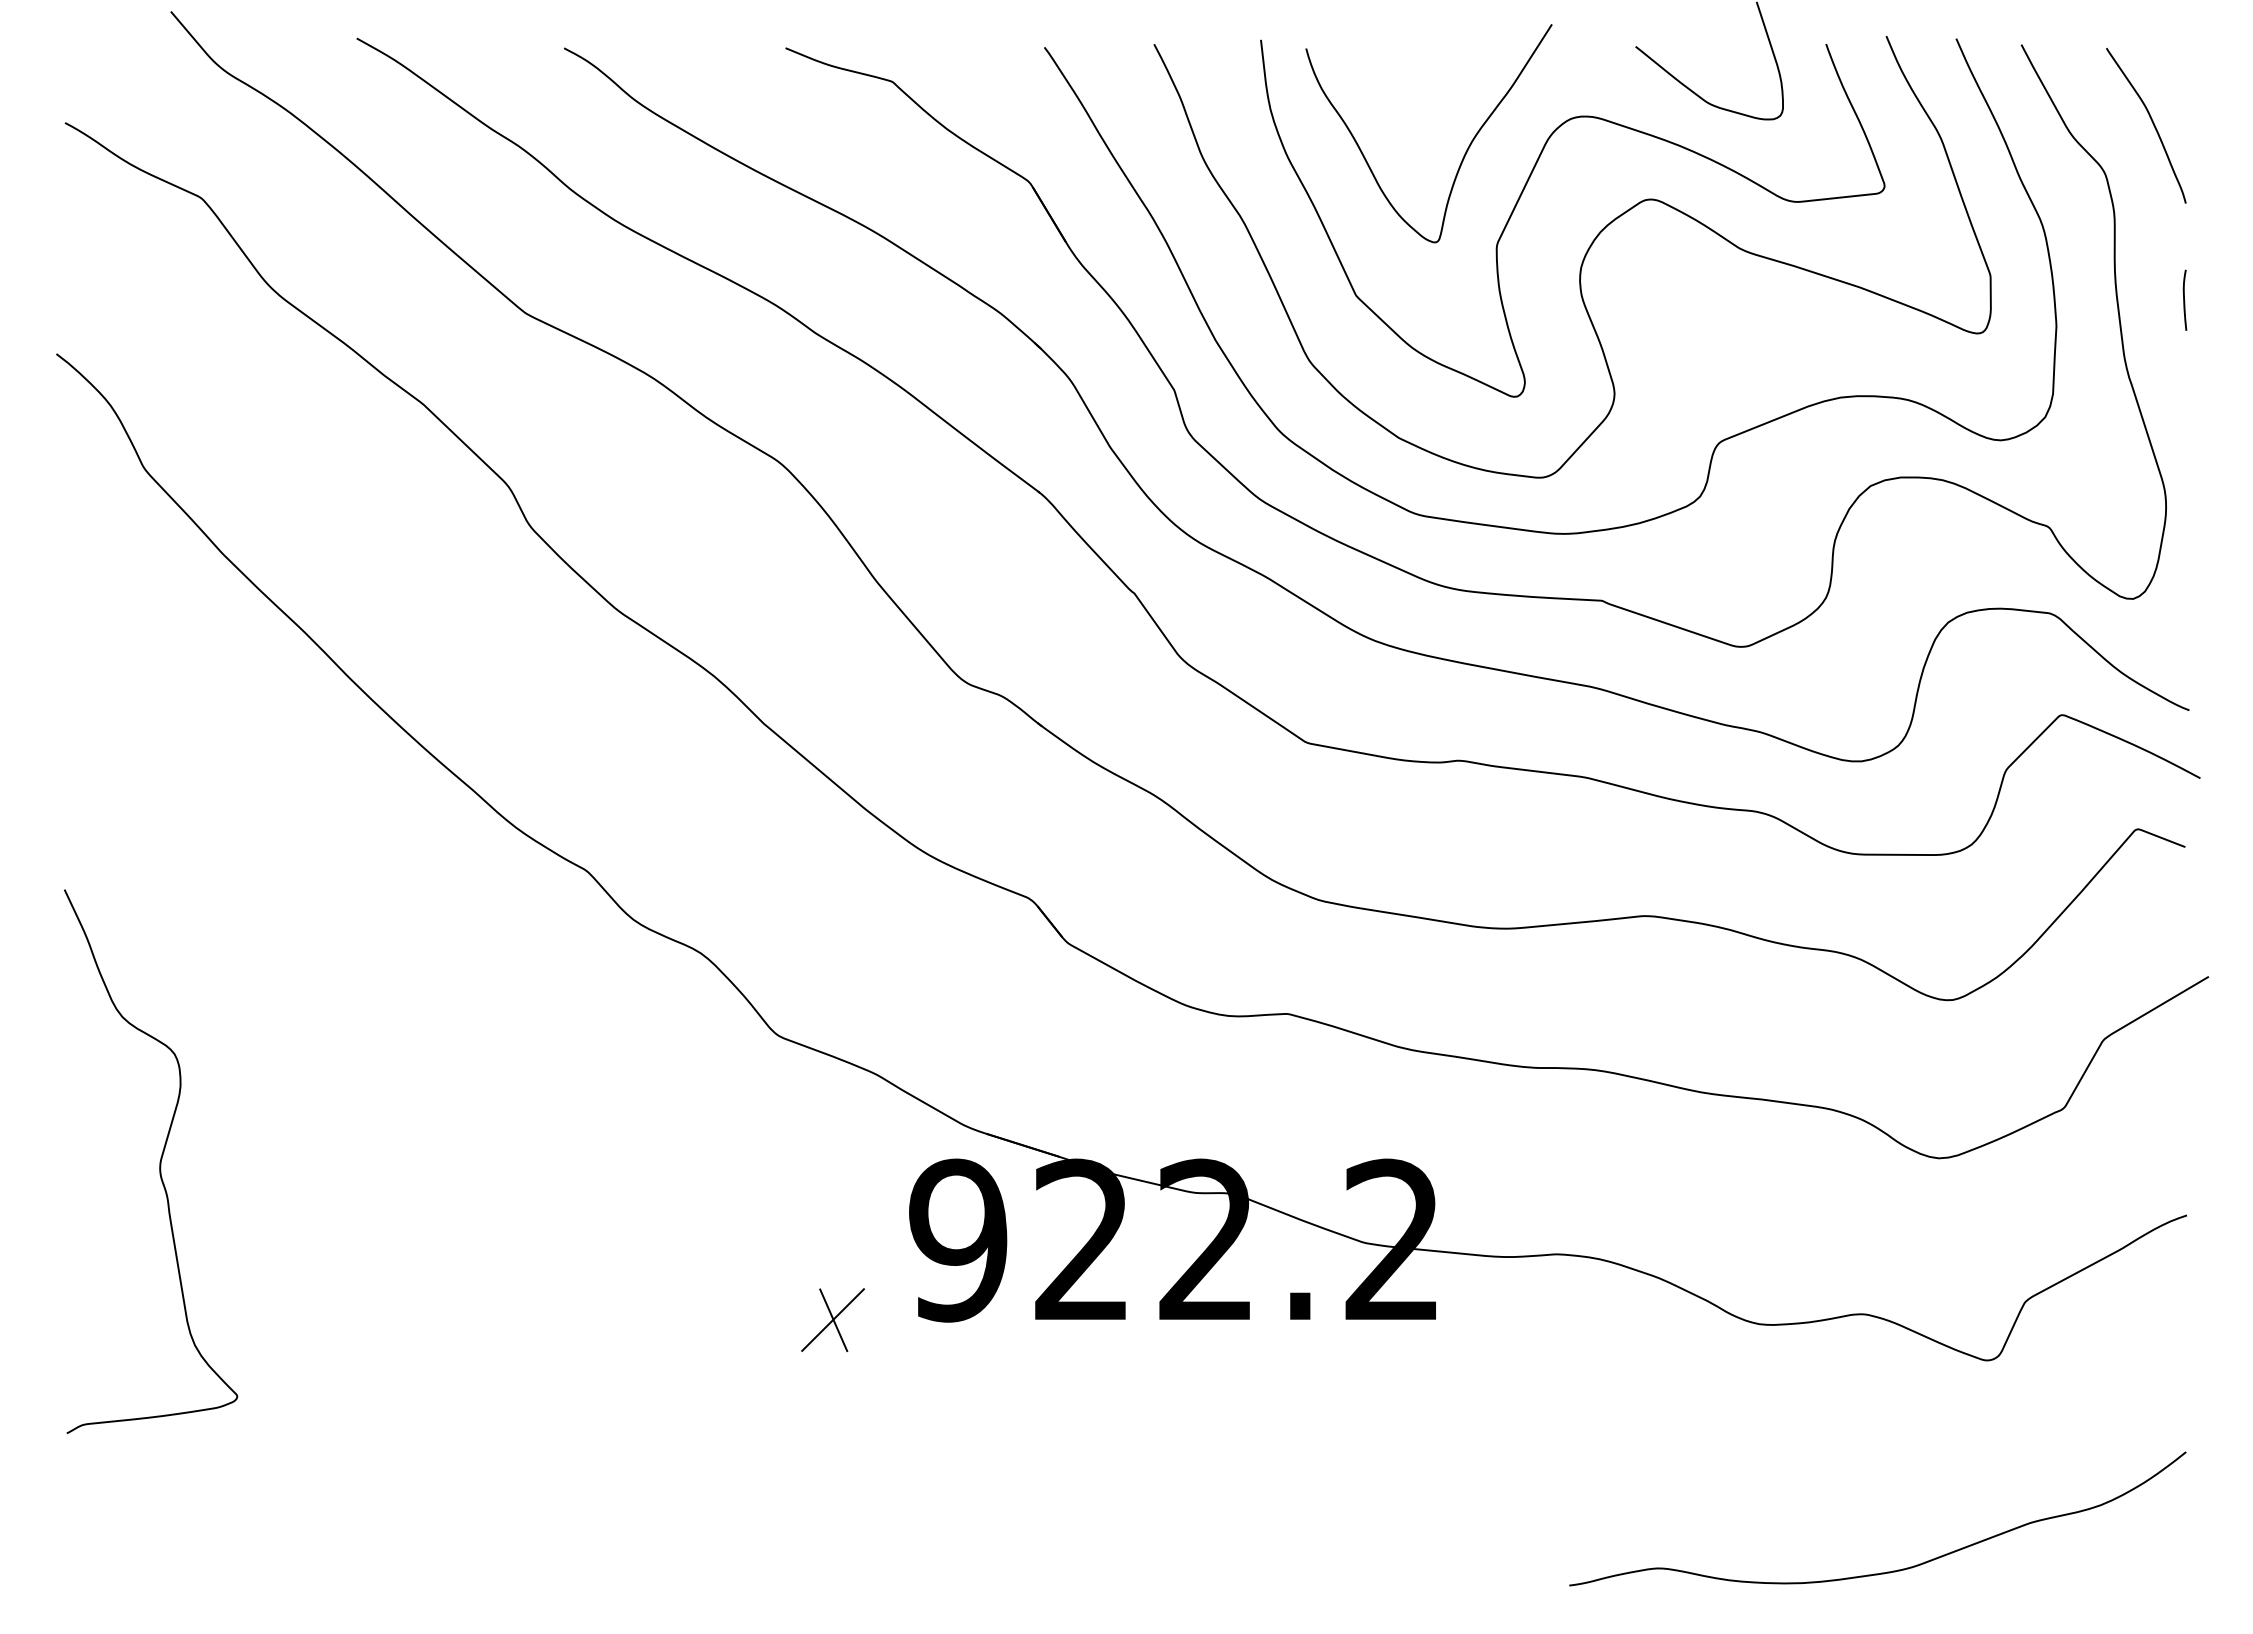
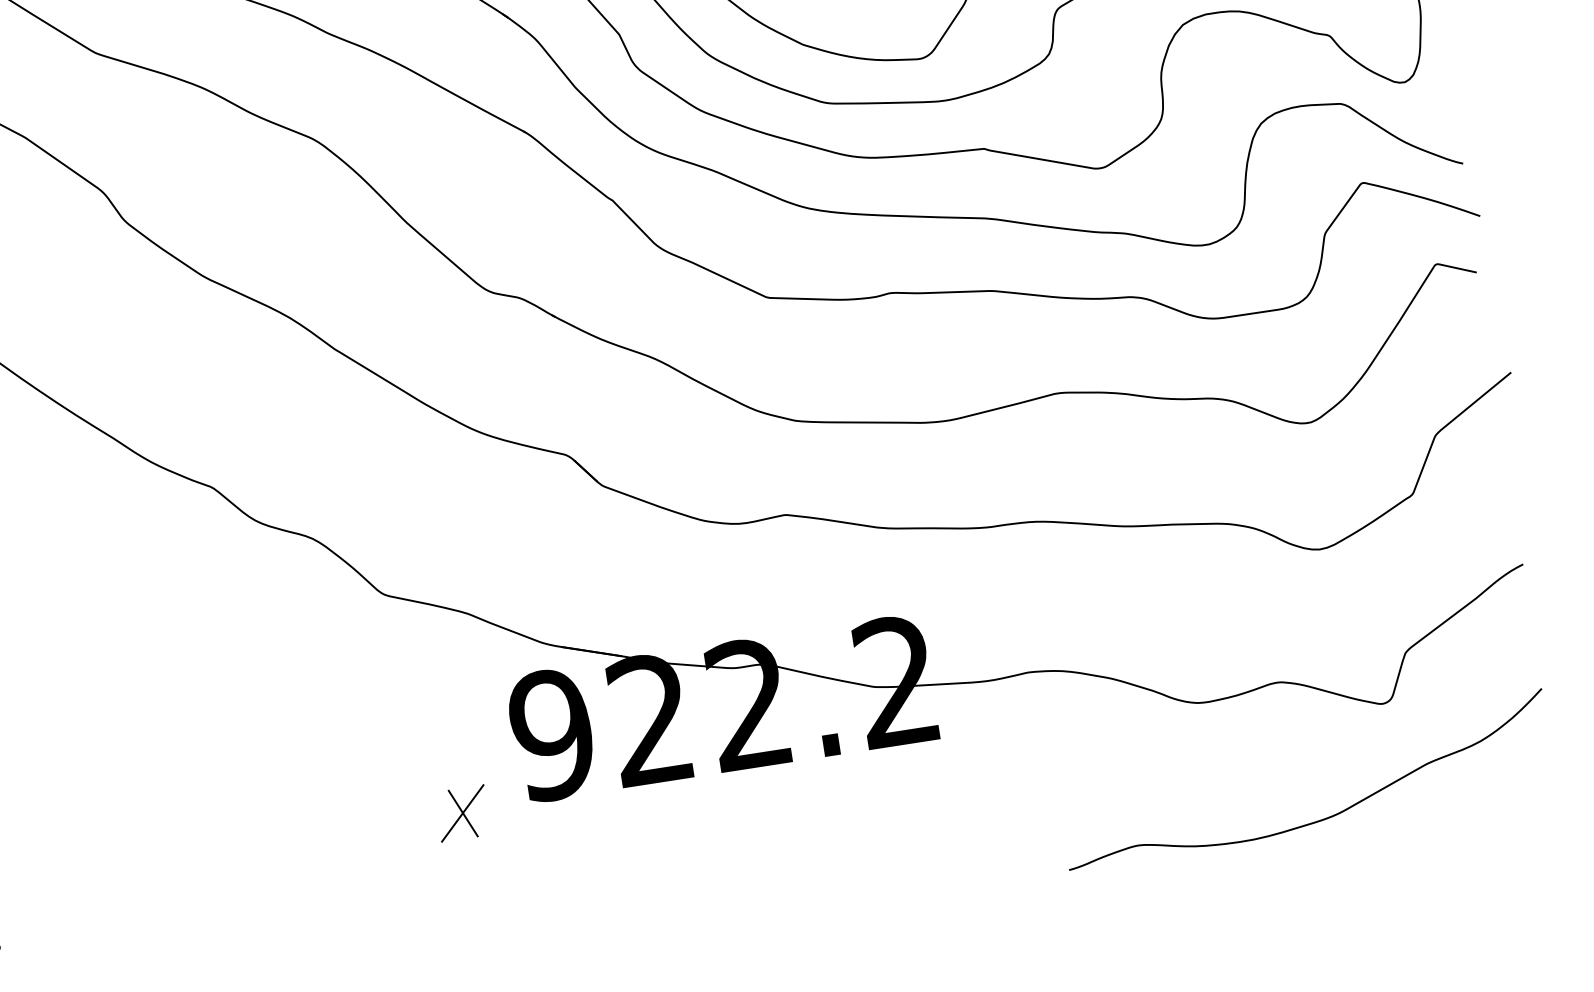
curve: (1887, 1571) -> (1319, 819), moved

